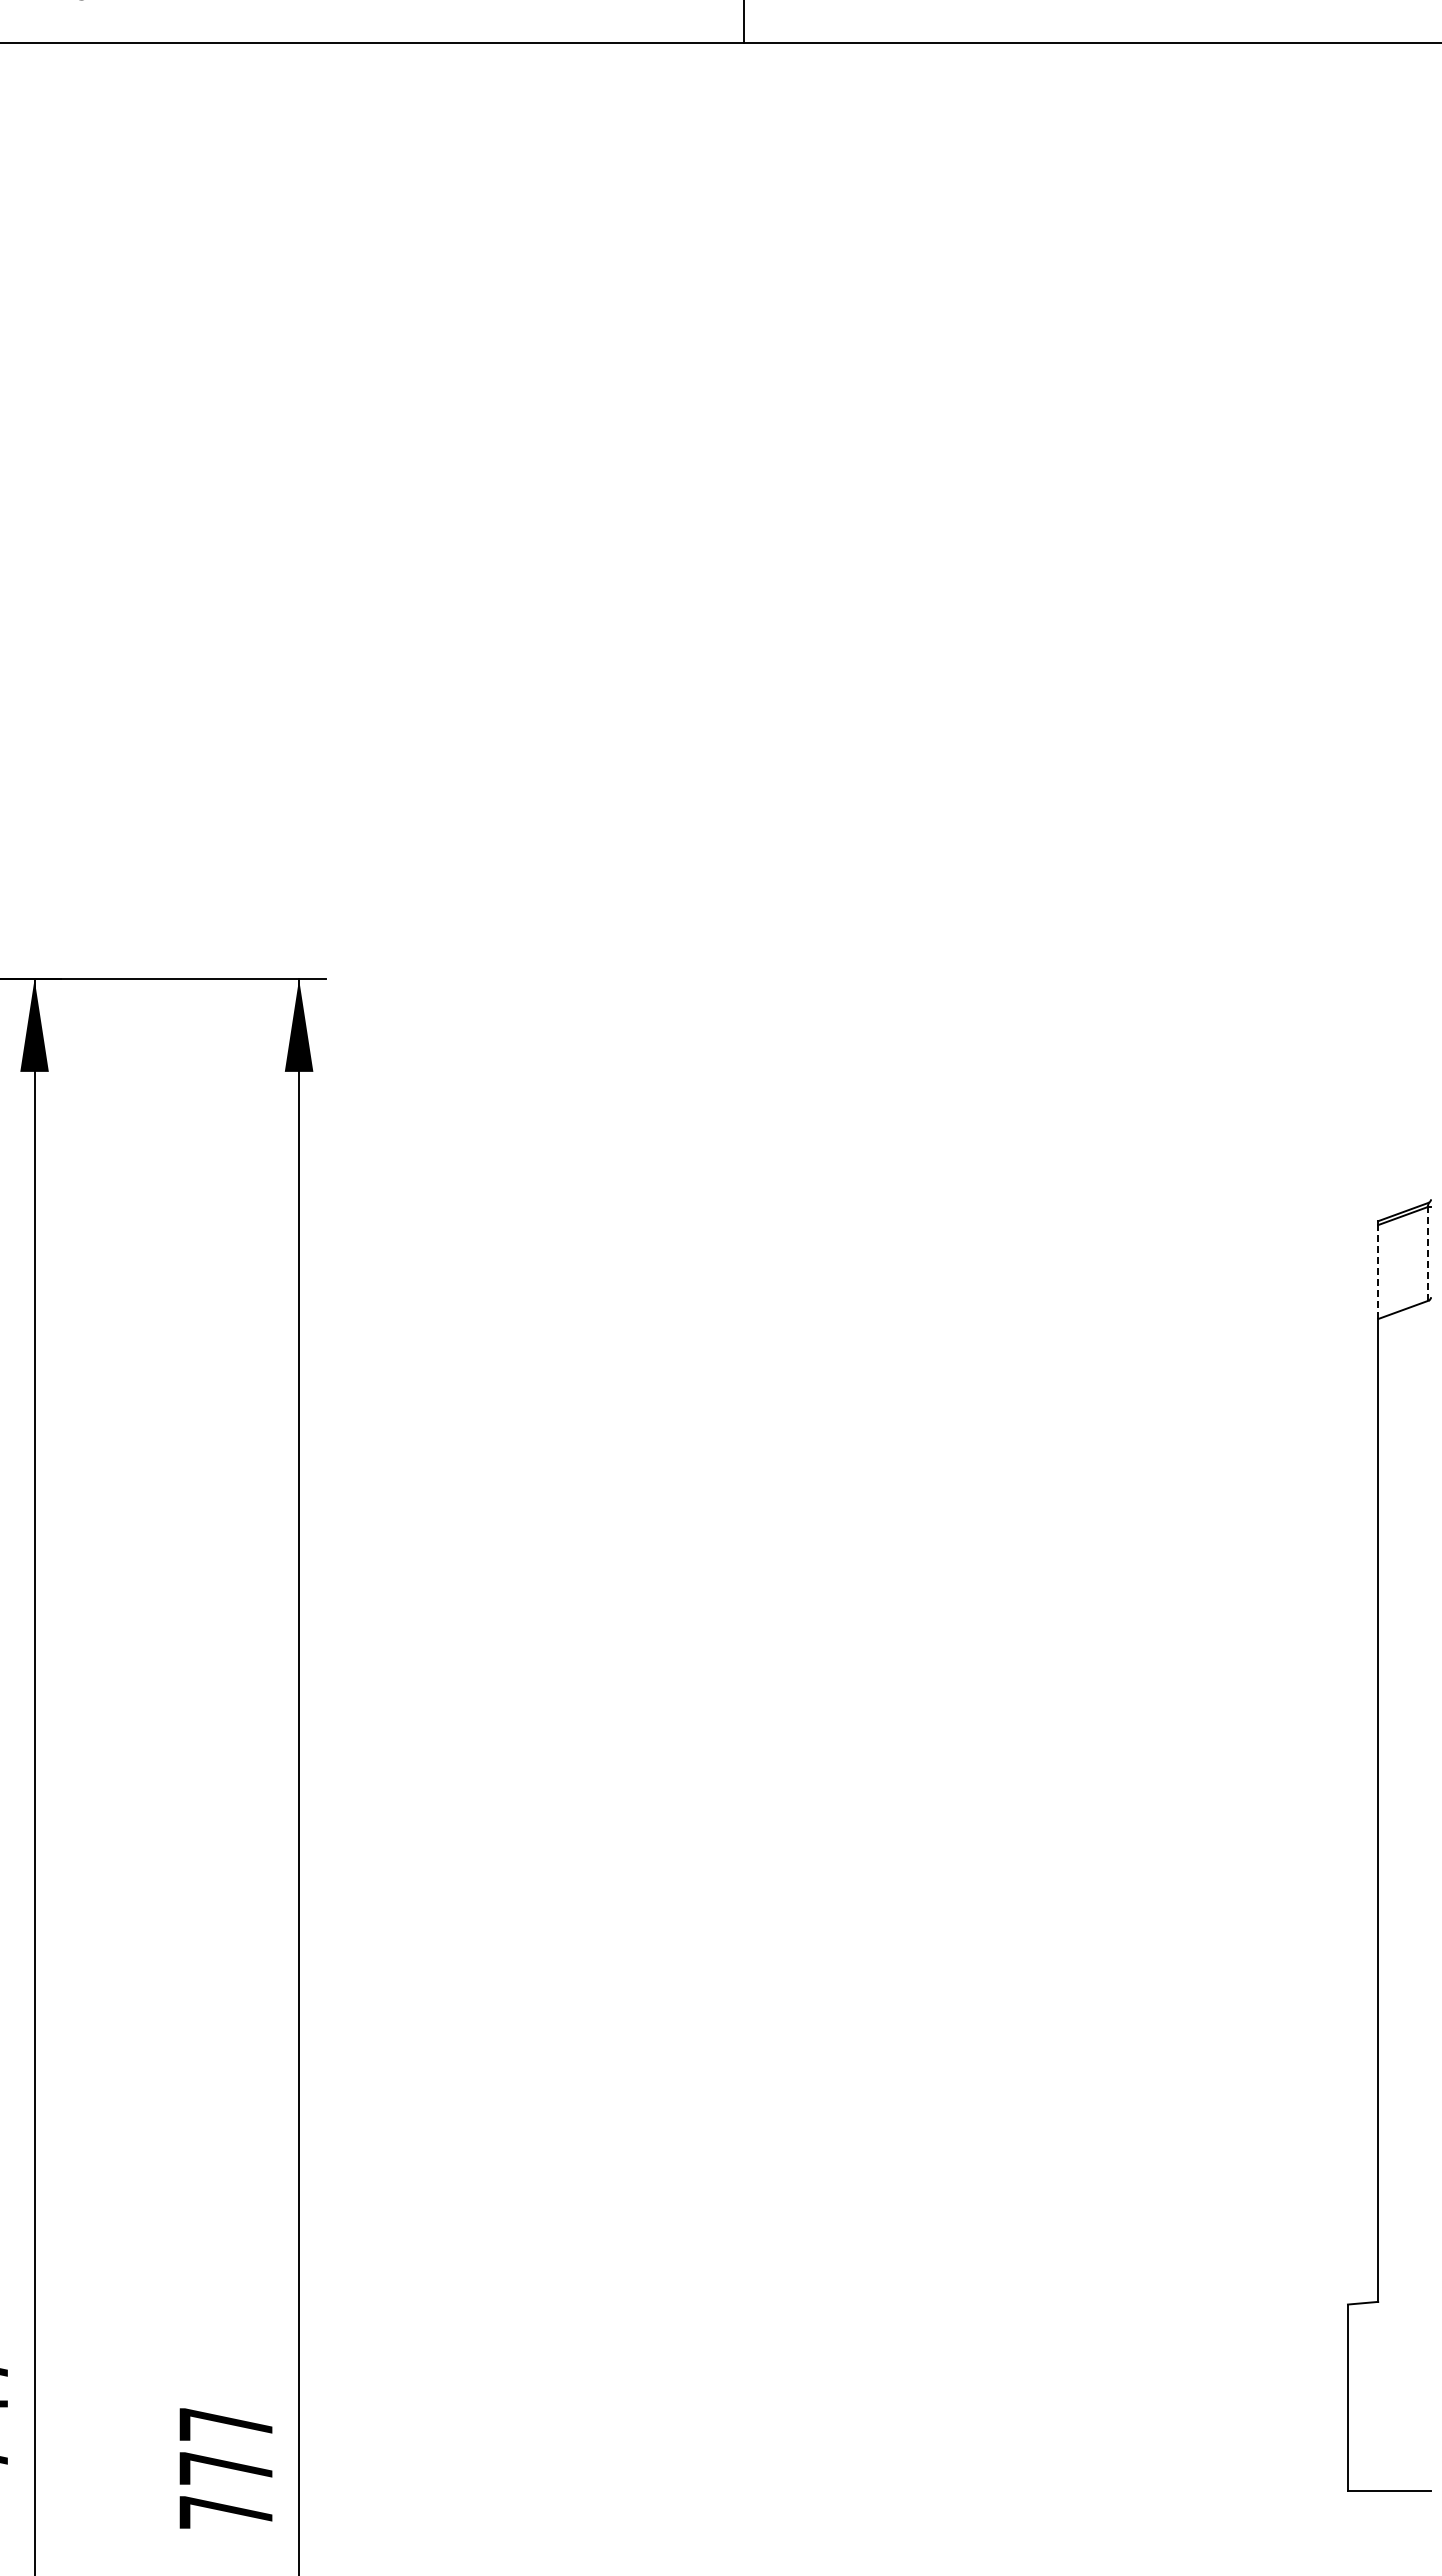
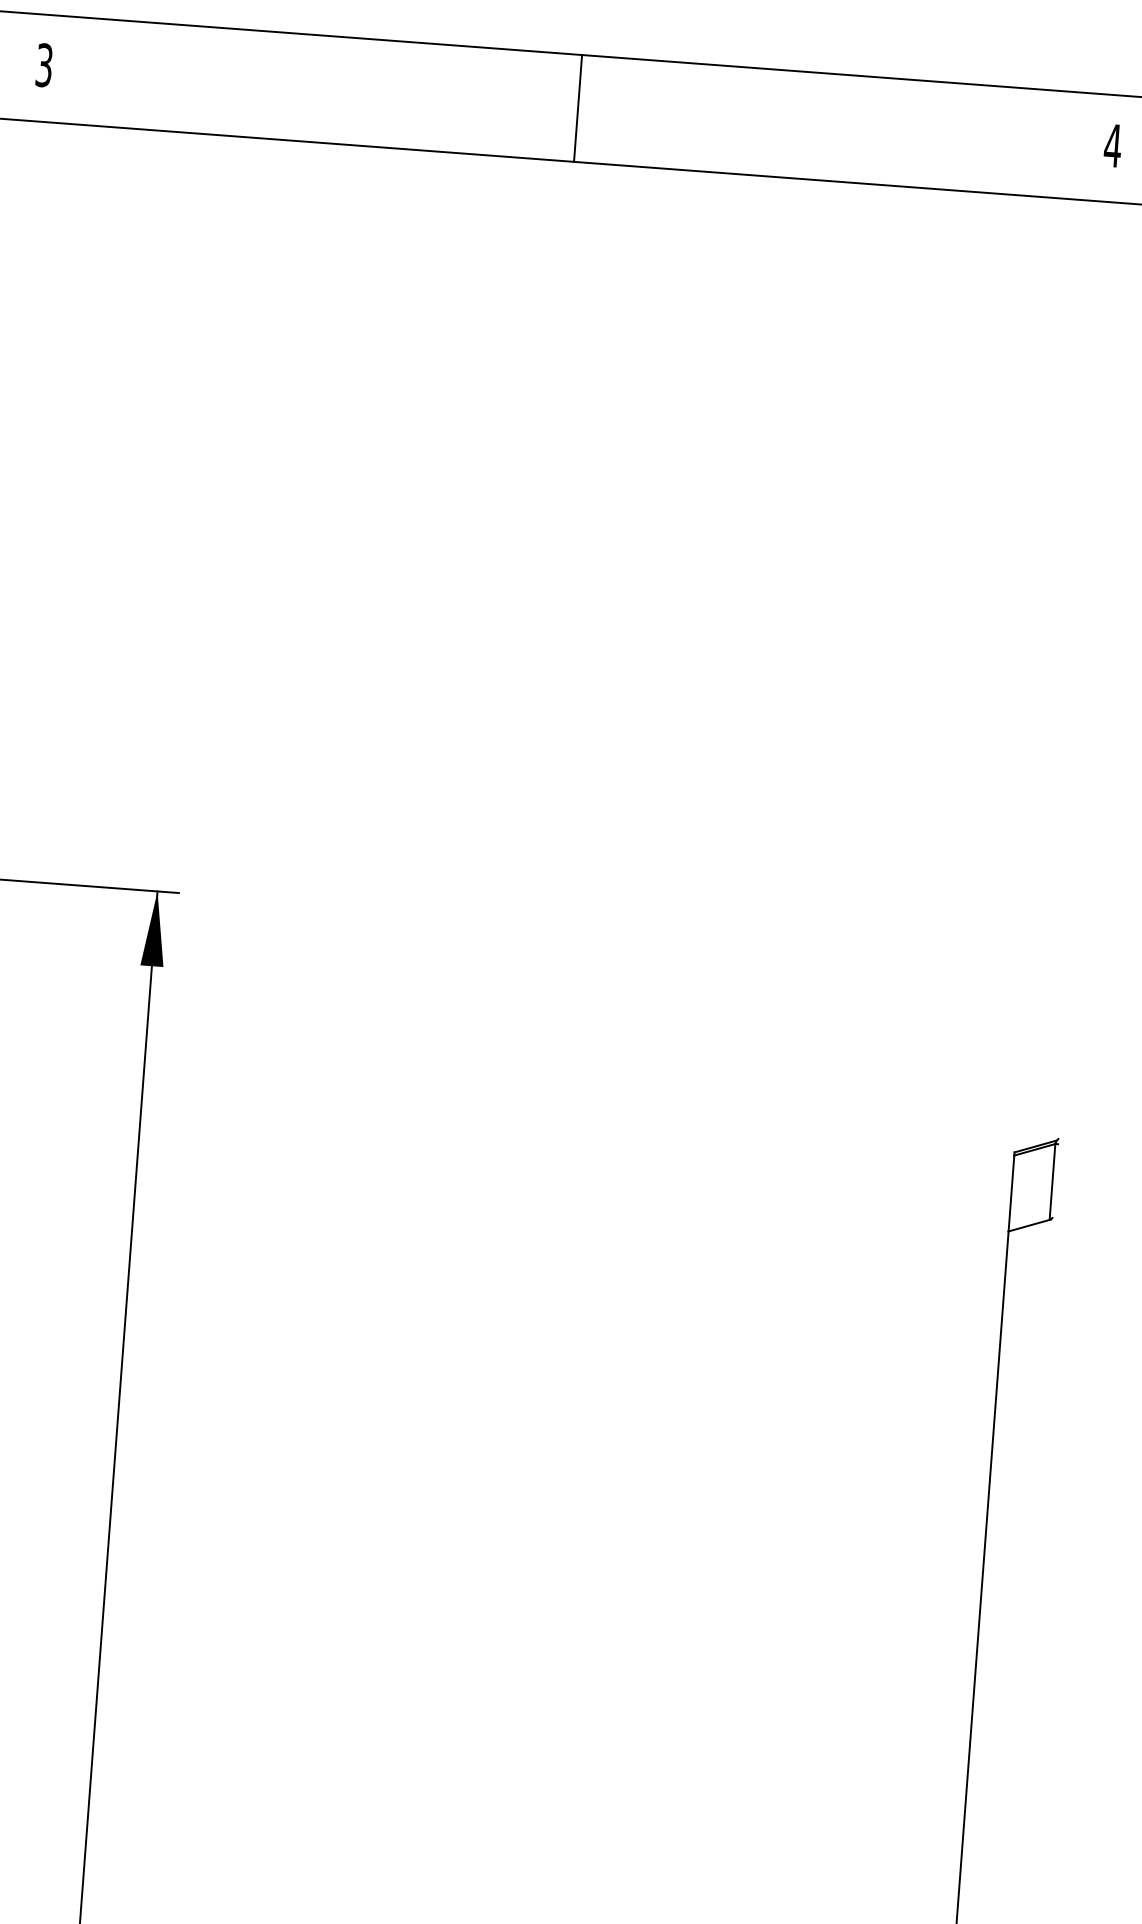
line: (1427, 1254) -> (1052, 1182), dashed -> solid
line: (1378, 1272) -> (1011, 1193), dashed -> solid

